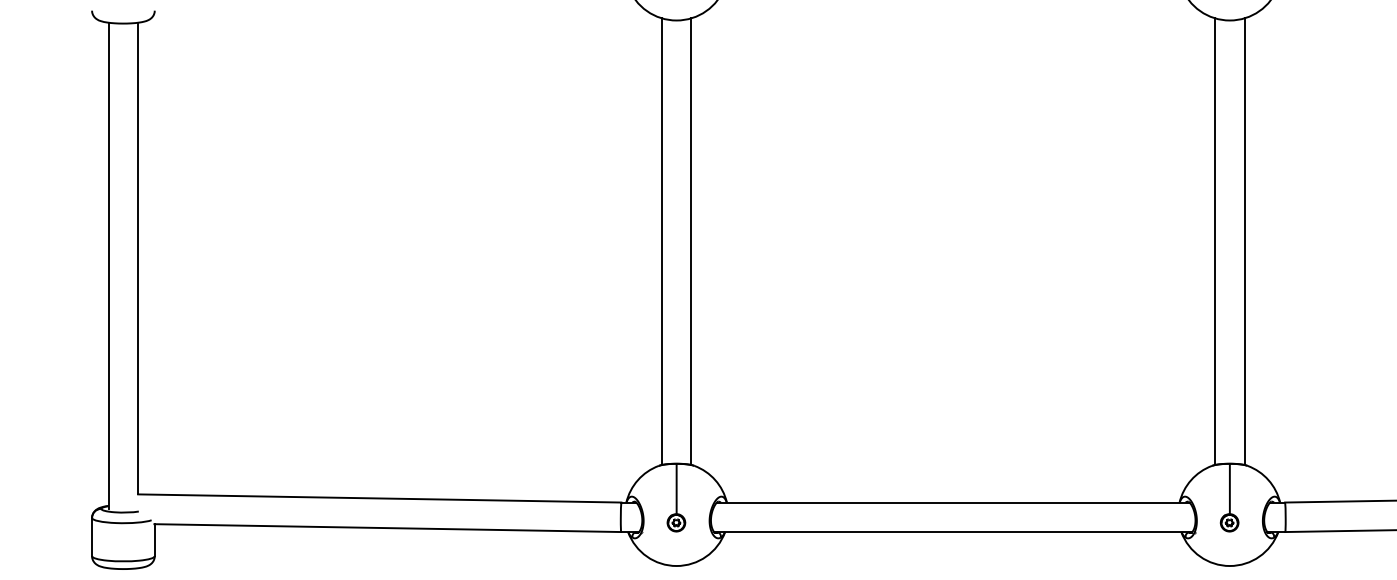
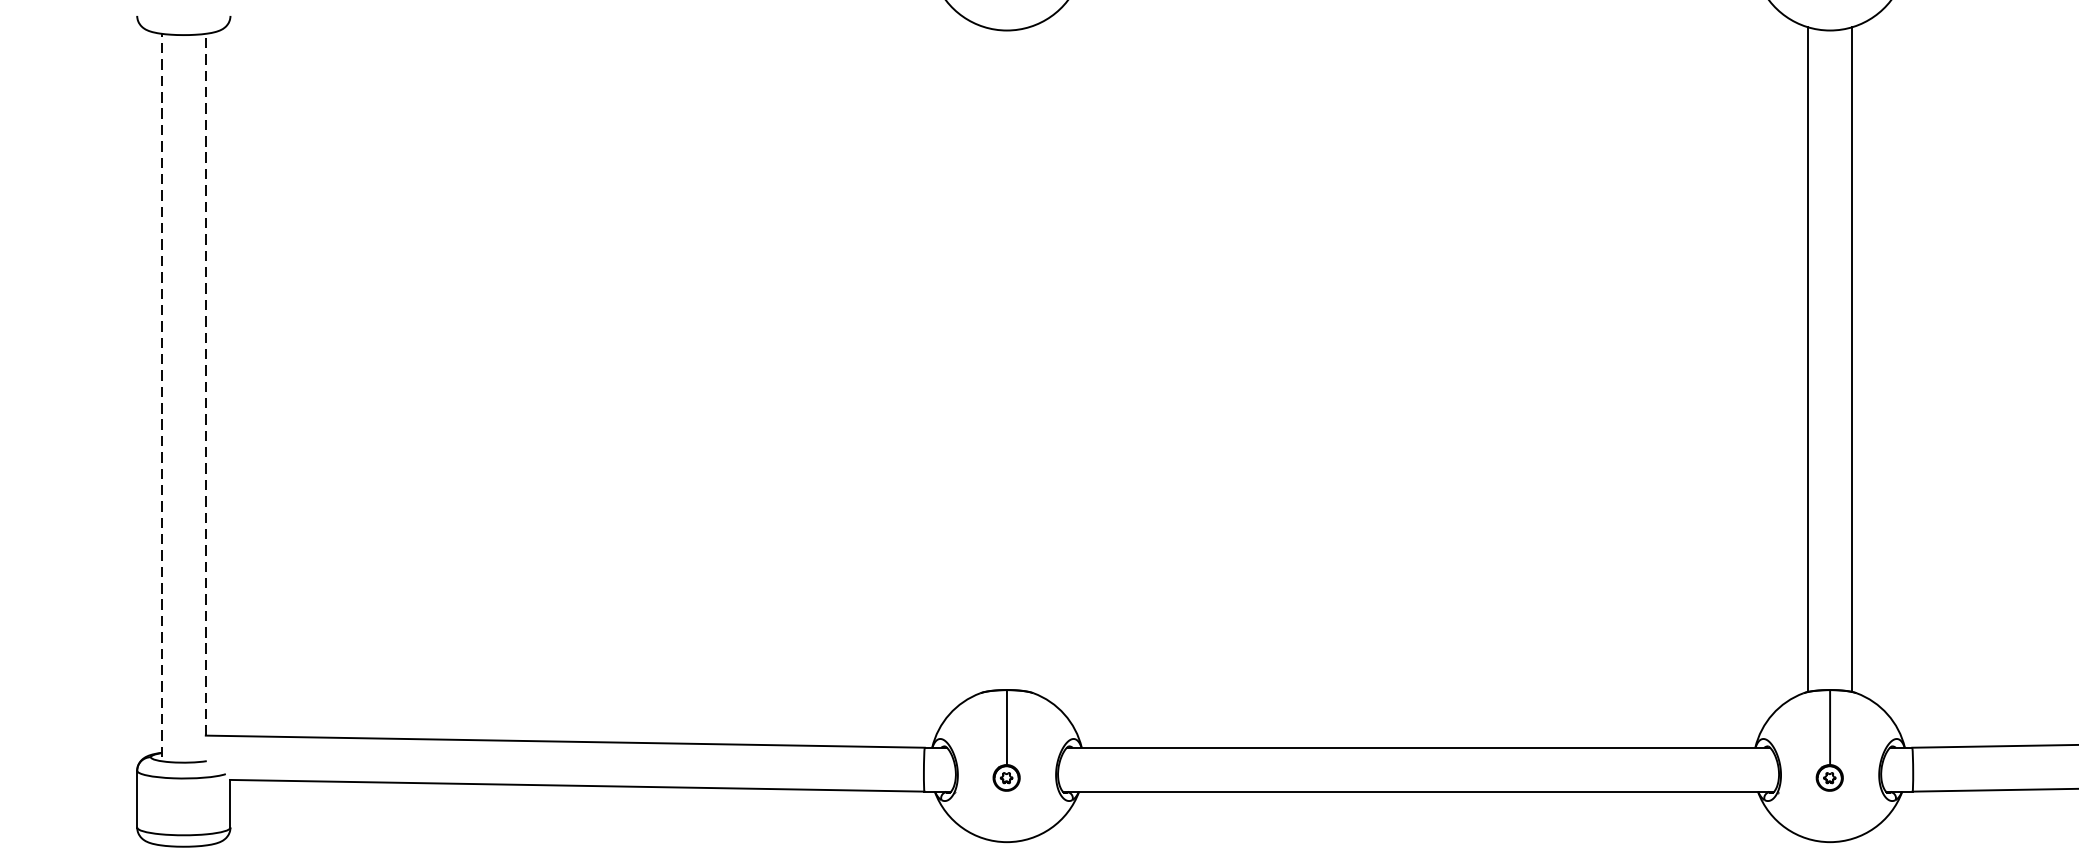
line: (661, 241) -> (984, 359), removed
line: (691, 241) -> (1029, 359), removed
line: (138, 258) -> (206, 384), solid -> dashed
line: (108, 265) -> (161, 395), solid -> dashed

